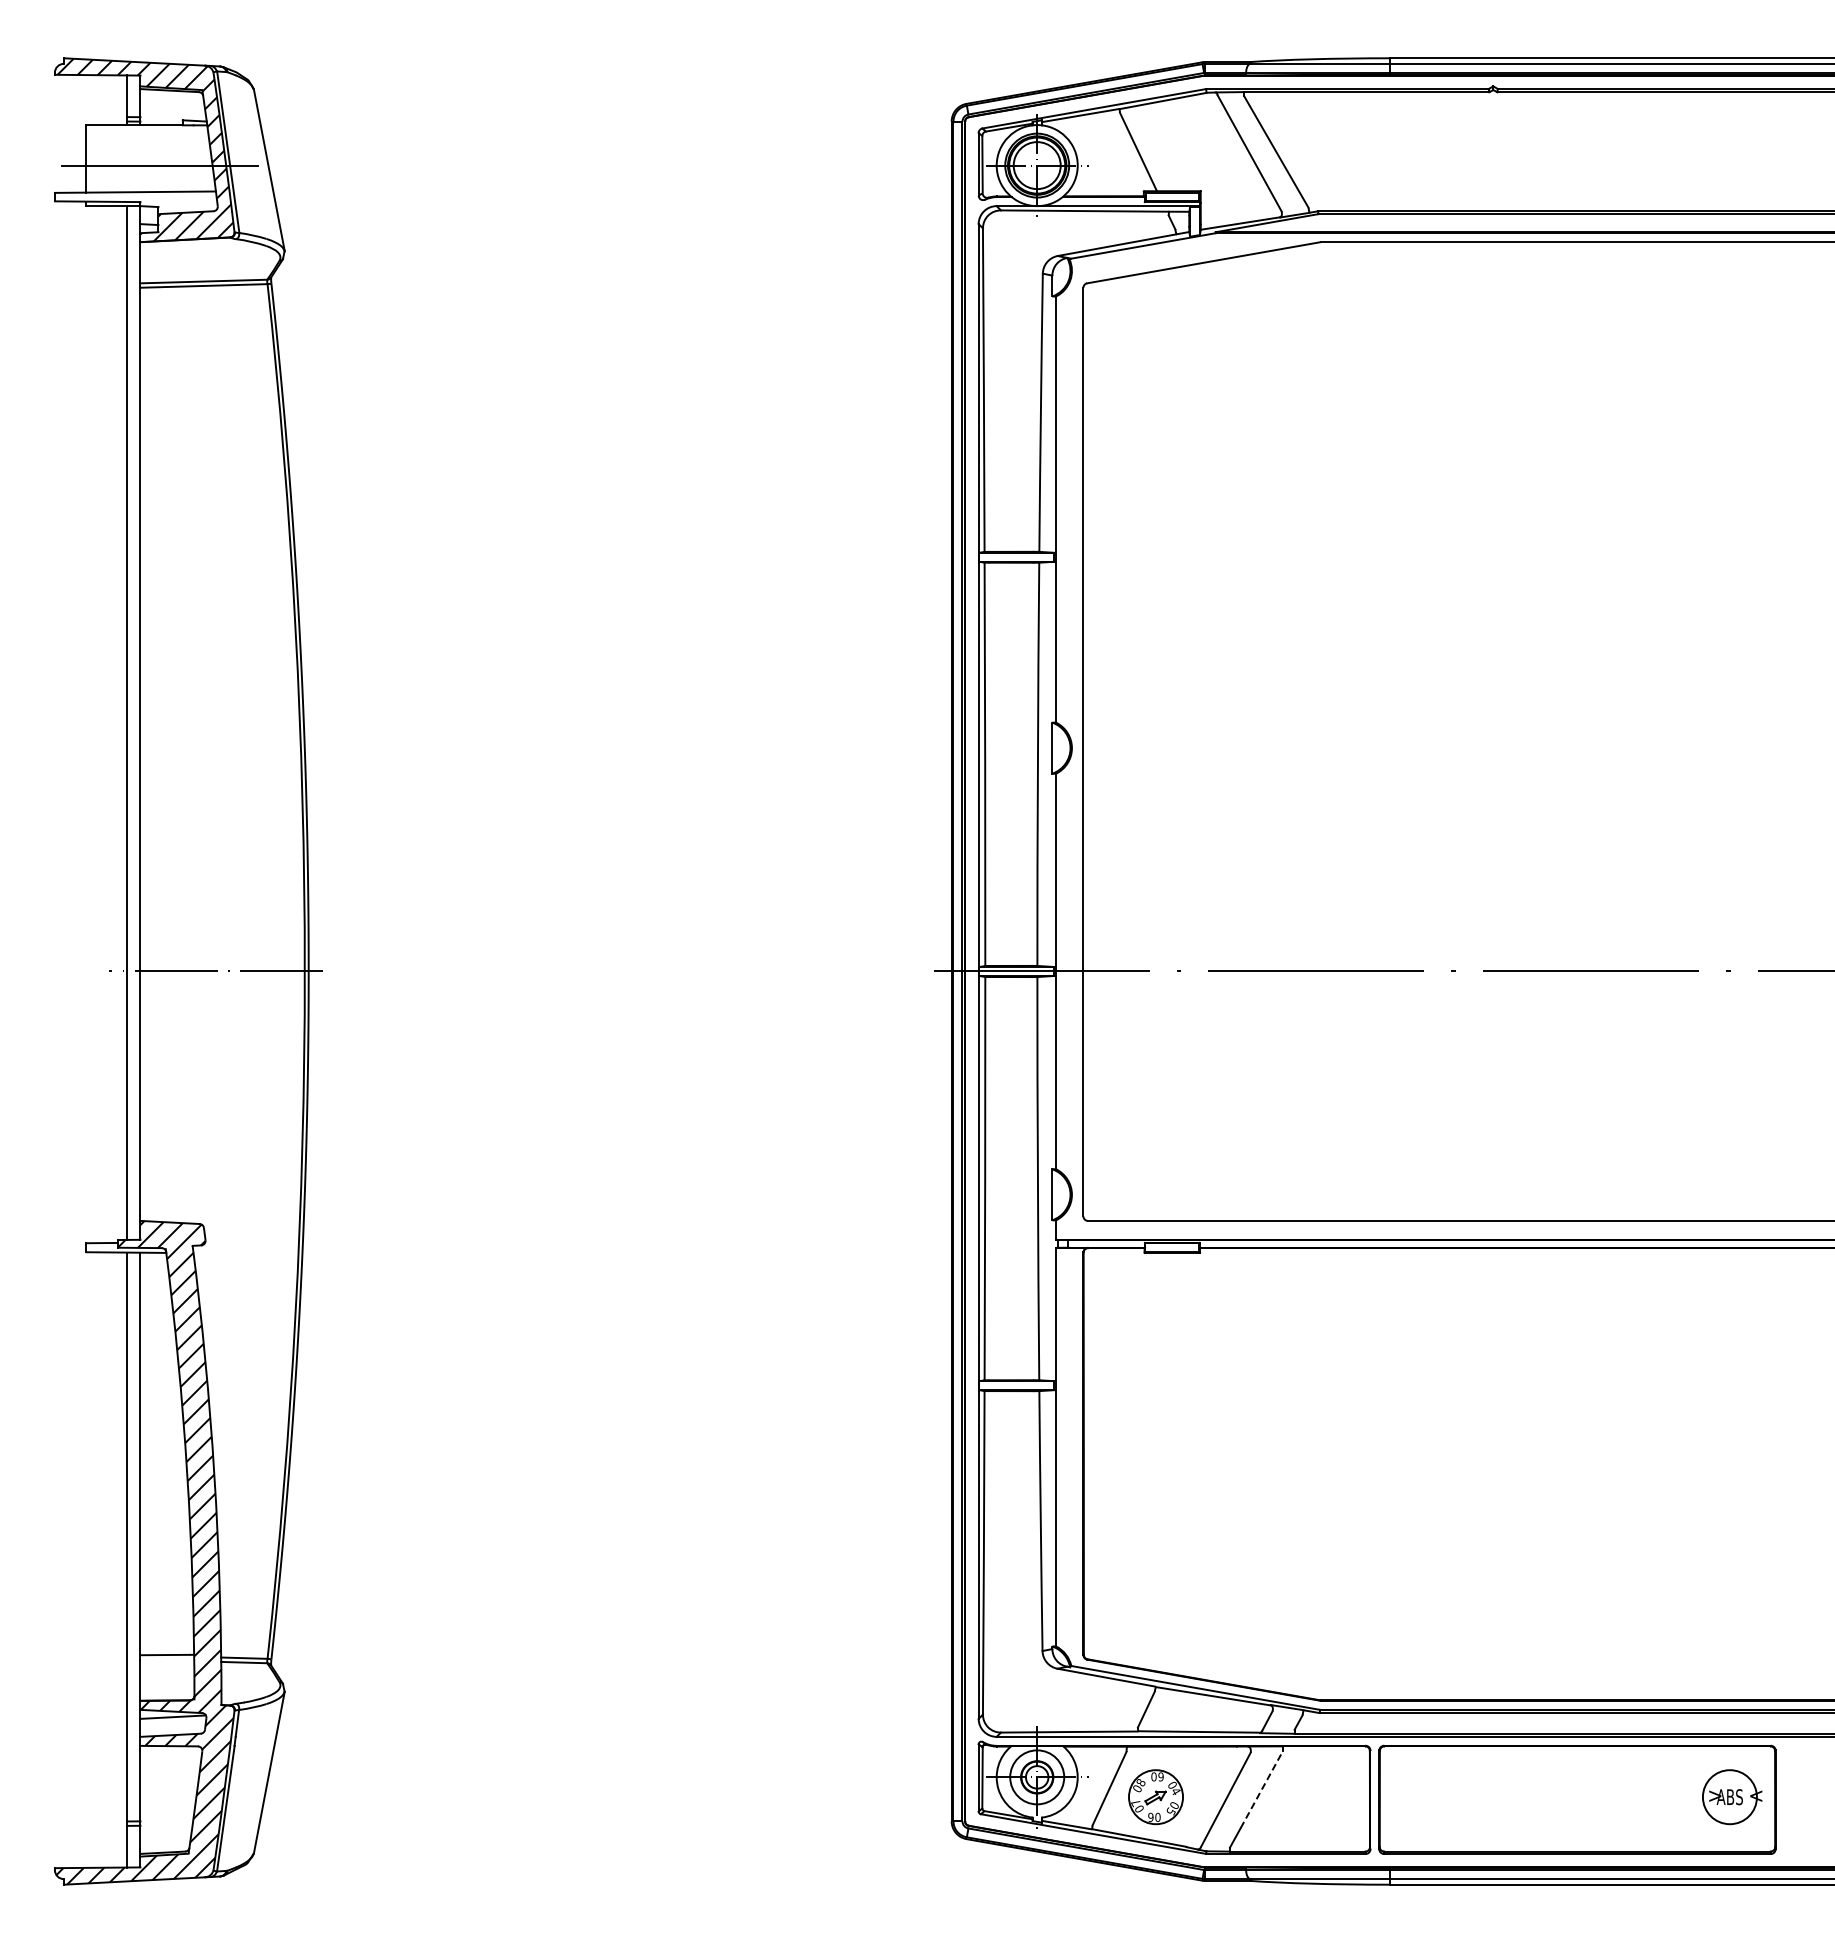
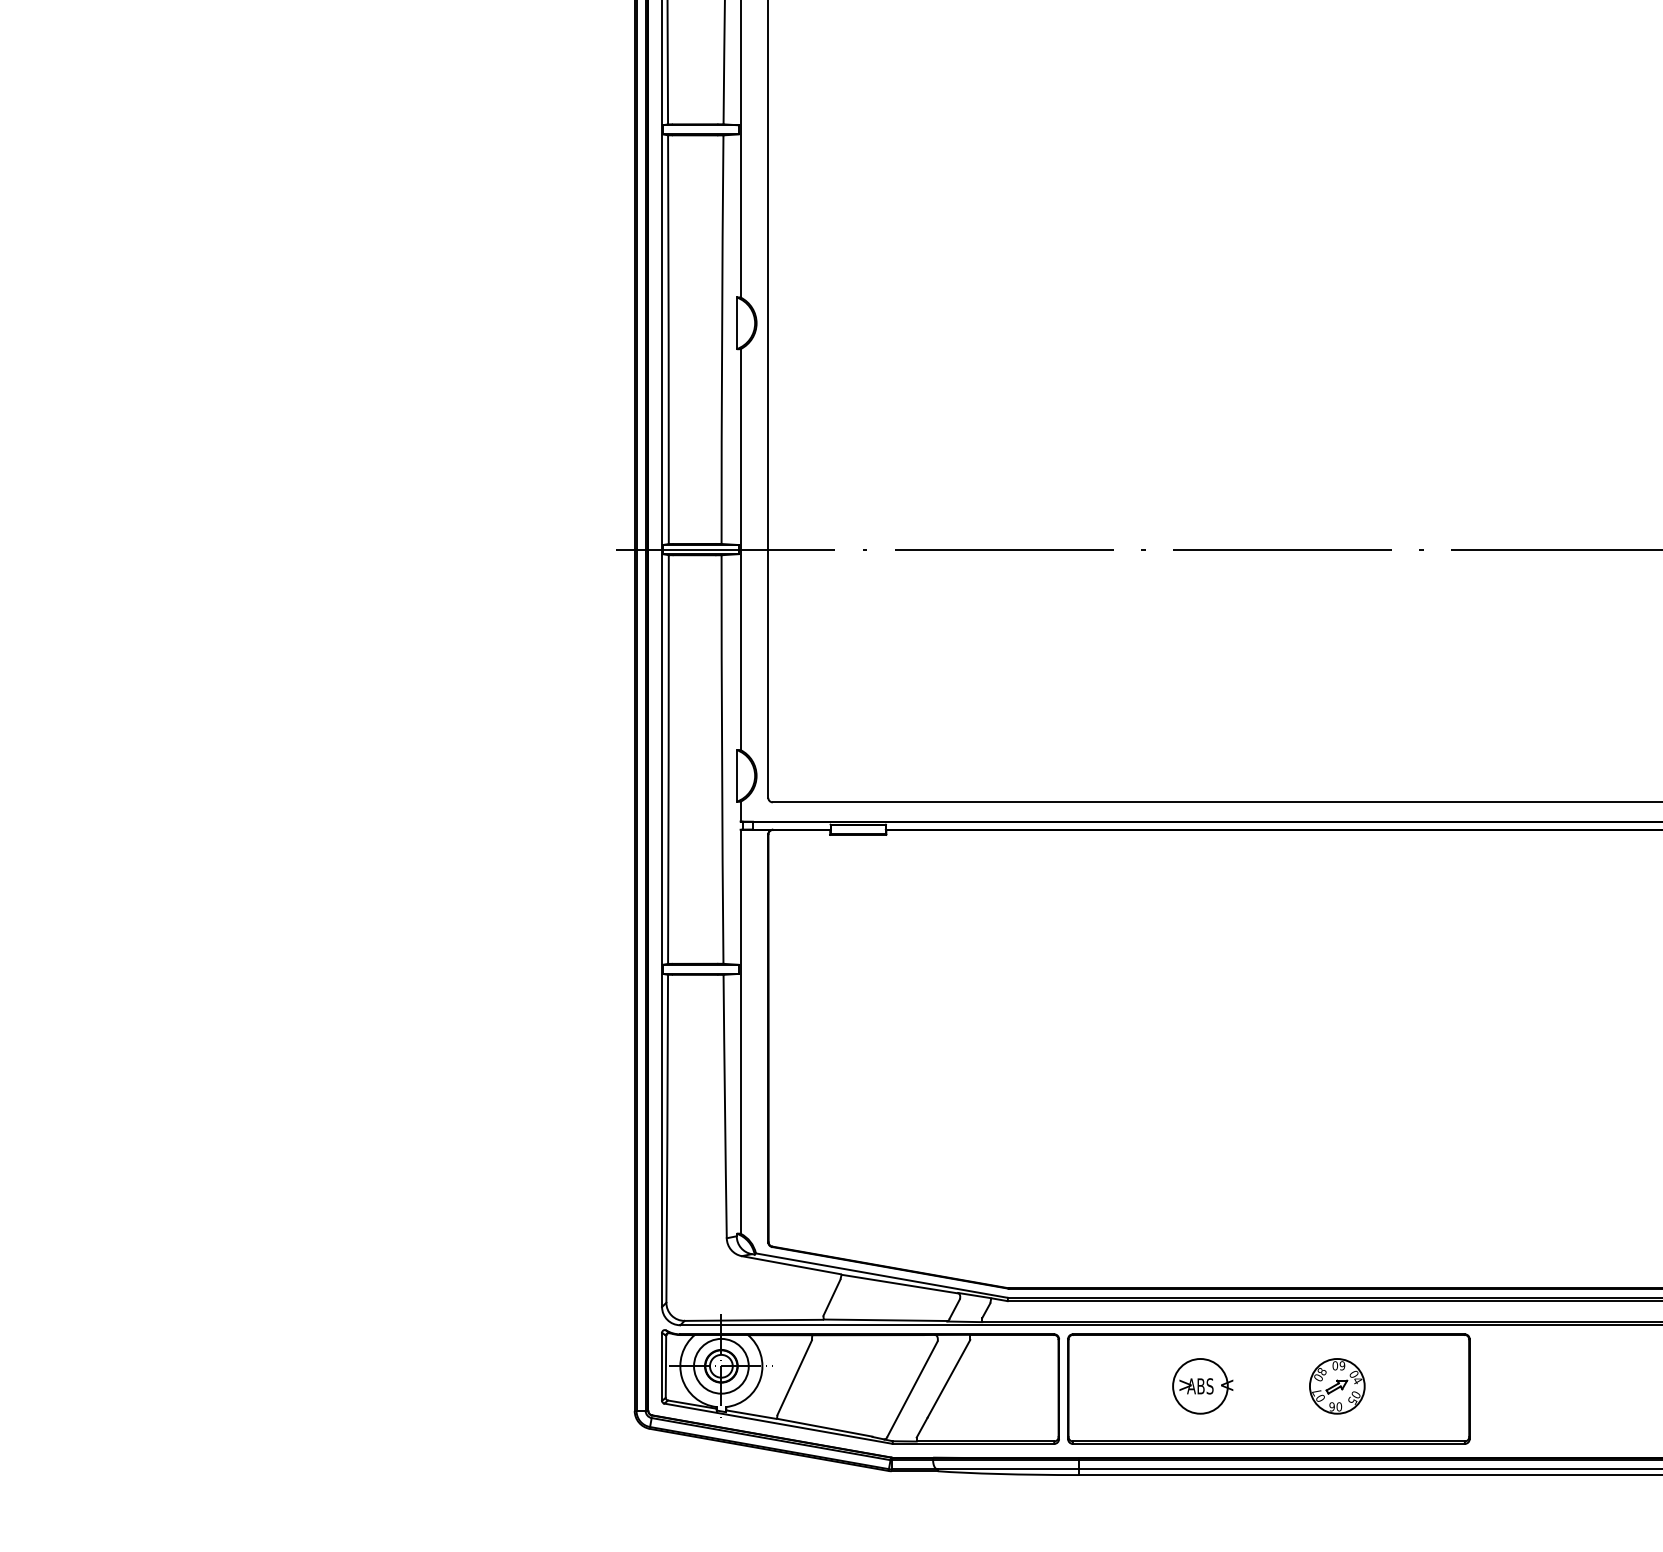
line: (1261, 1789) -> (948, 1378), dashed -> solid
part: (1155, 1797) -> (1336, 1386), moved
part: (1732, 1797) -> (1203, 1386), moved

